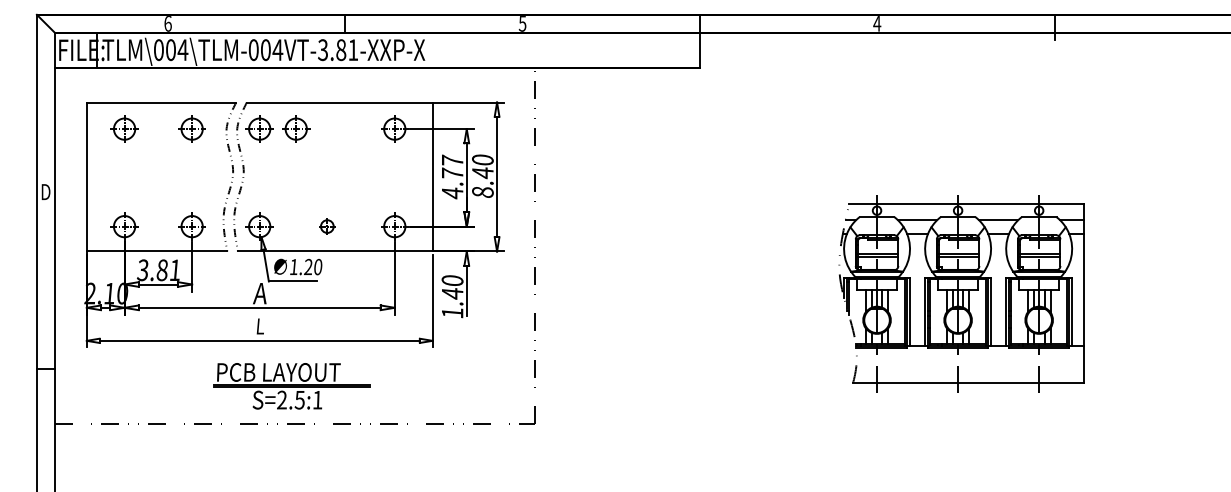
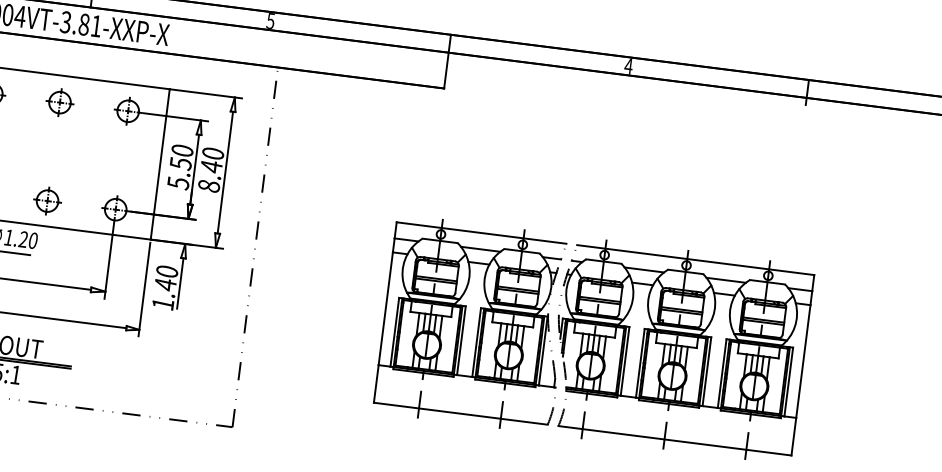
part: (296, 128) -> (60, 102), moved
text: (452, 176) -> (180, 166), 4.77 -> 5.50
part: (327, 226) -> (47, 200), size x1.67
part: (757, 293) -> (473, 323), added

